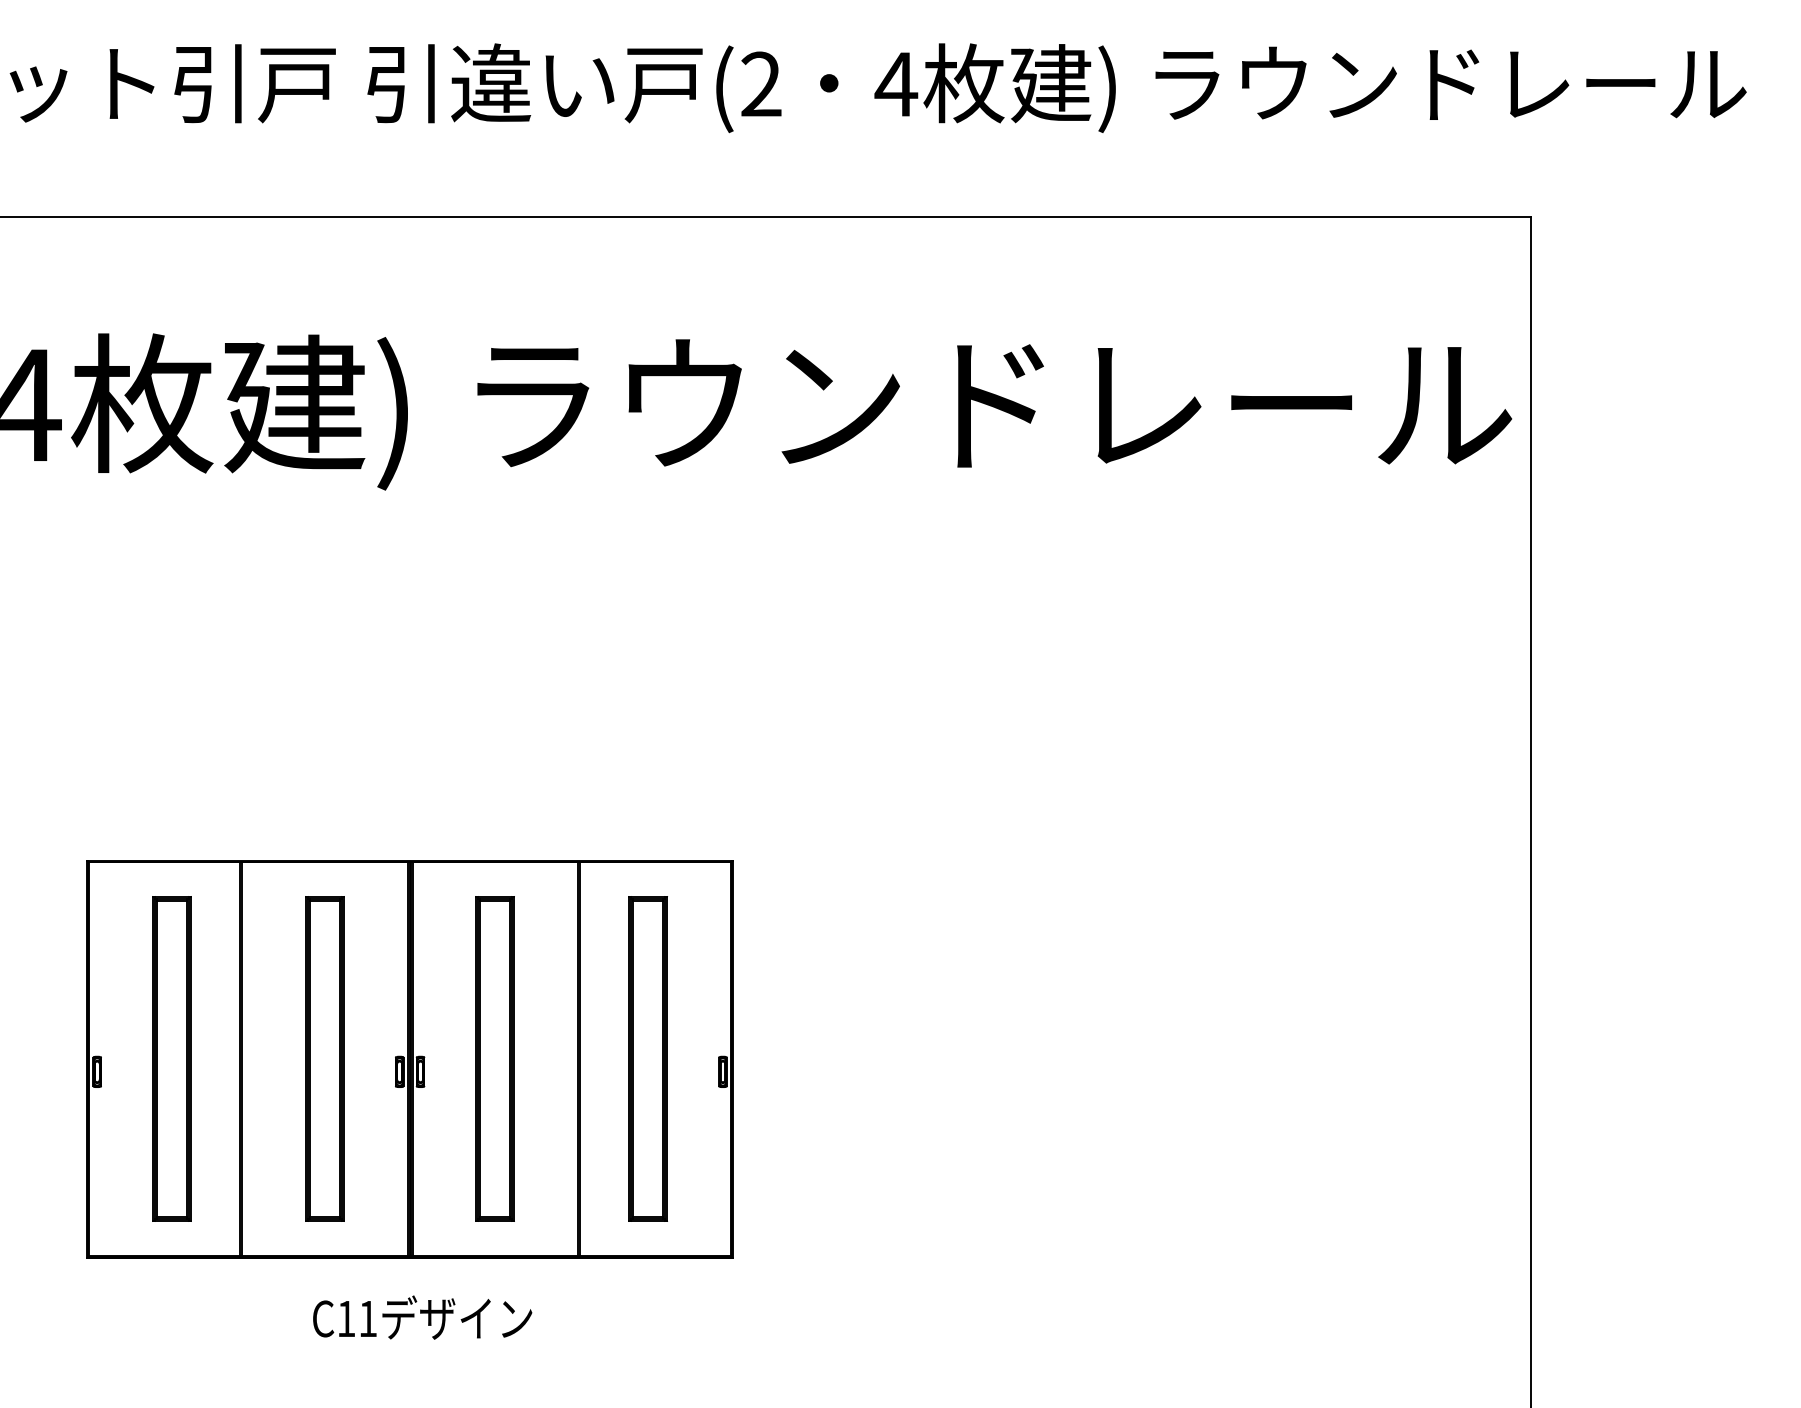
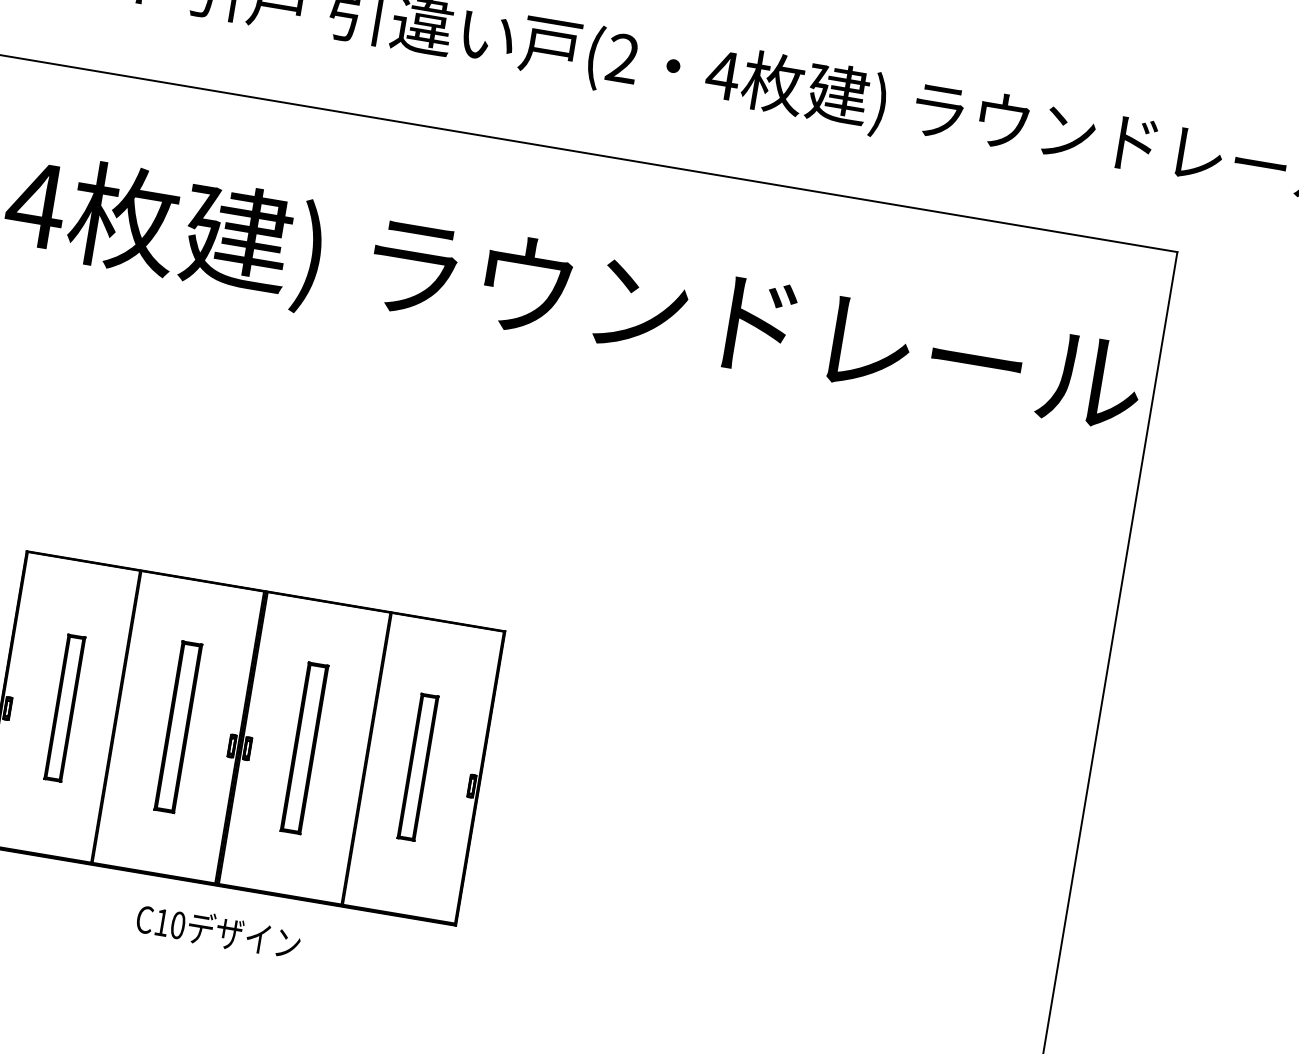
part: (171, 1058) -> (64, 707), size x0.6
part: (324, 1058) -> (178, 726), size x0.7
part: (494, 1058) -> (304, 747), size x0.7
part: (647, 1058) -> (417, 766), size x0.6
text: (368, 1318) -> (178, 925), C11 -> C10

